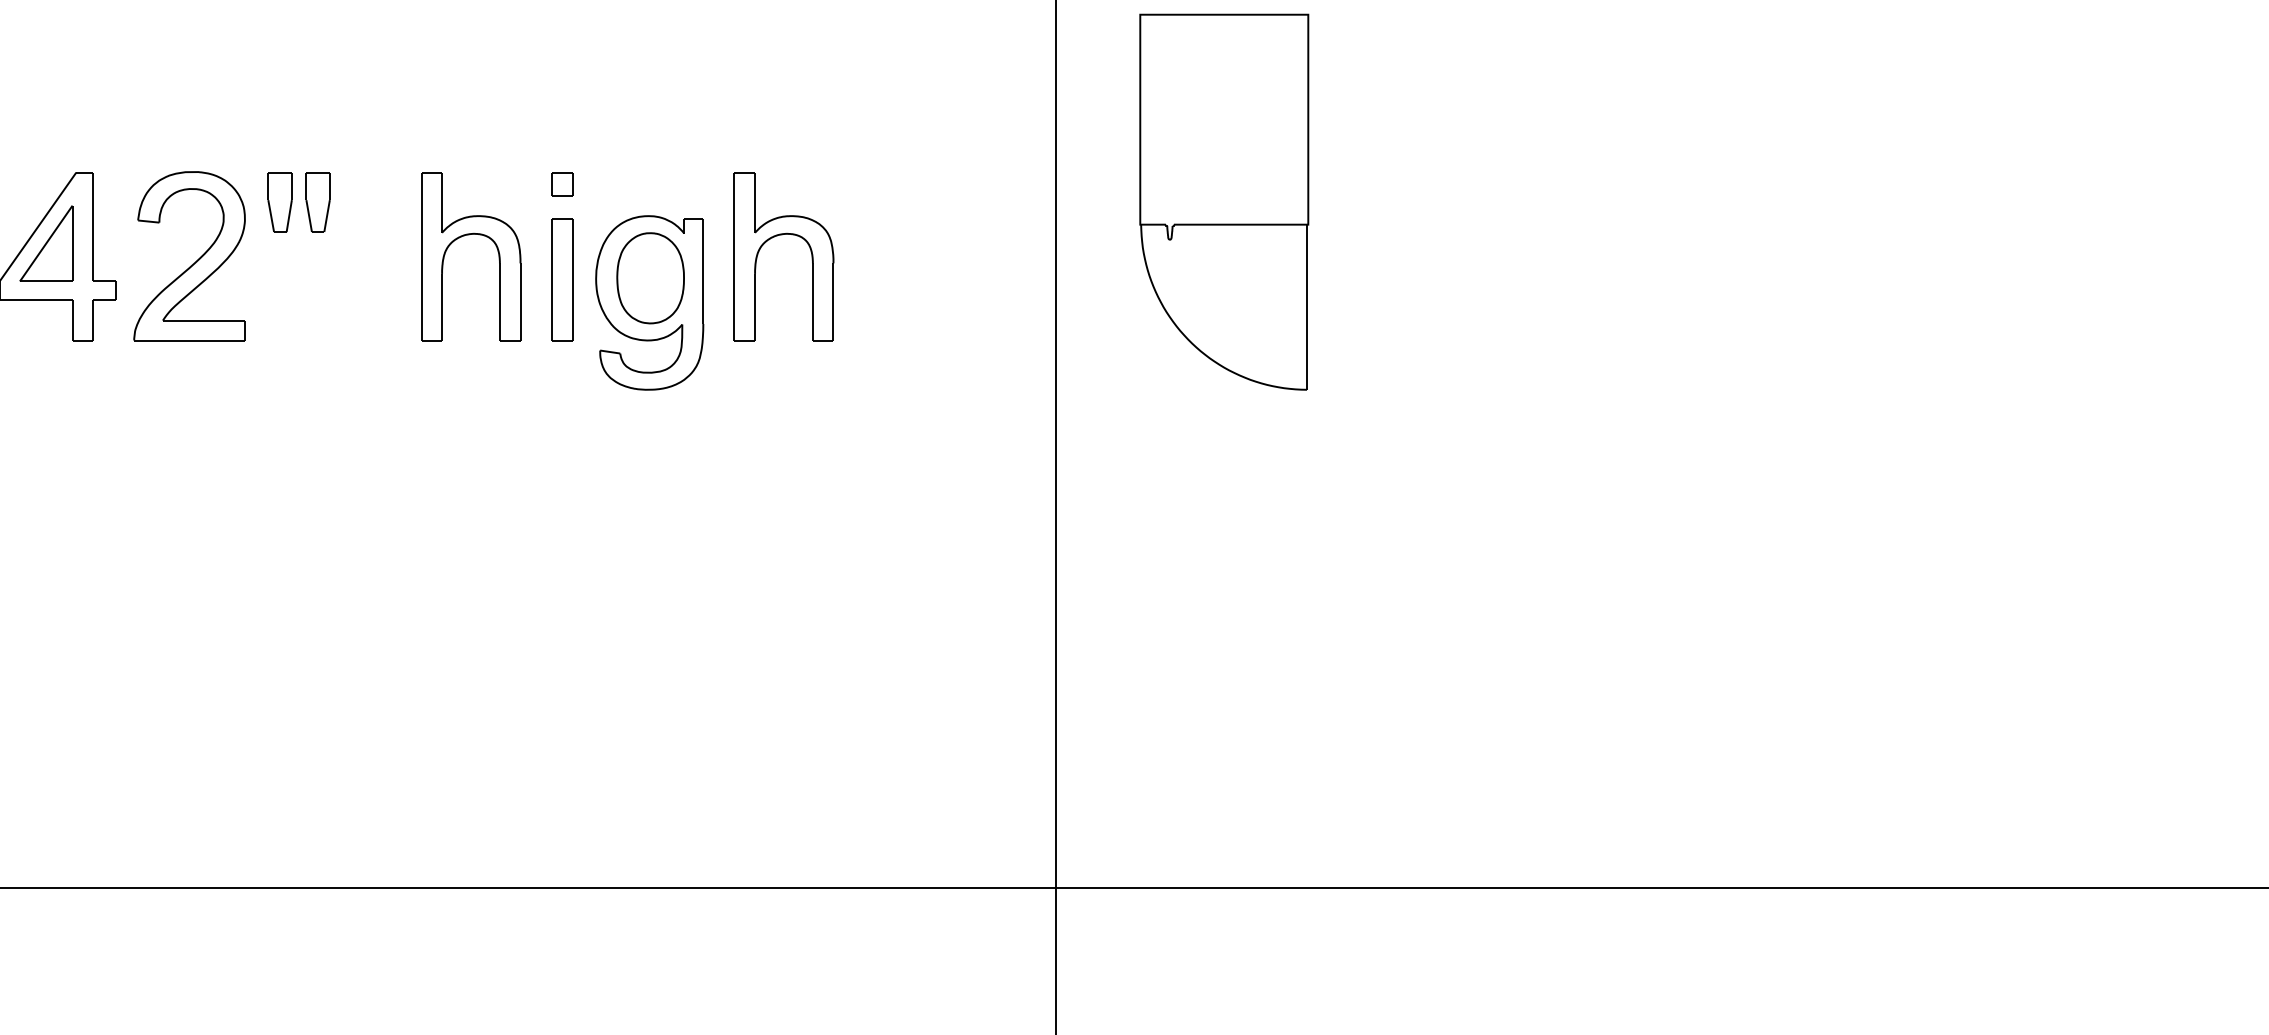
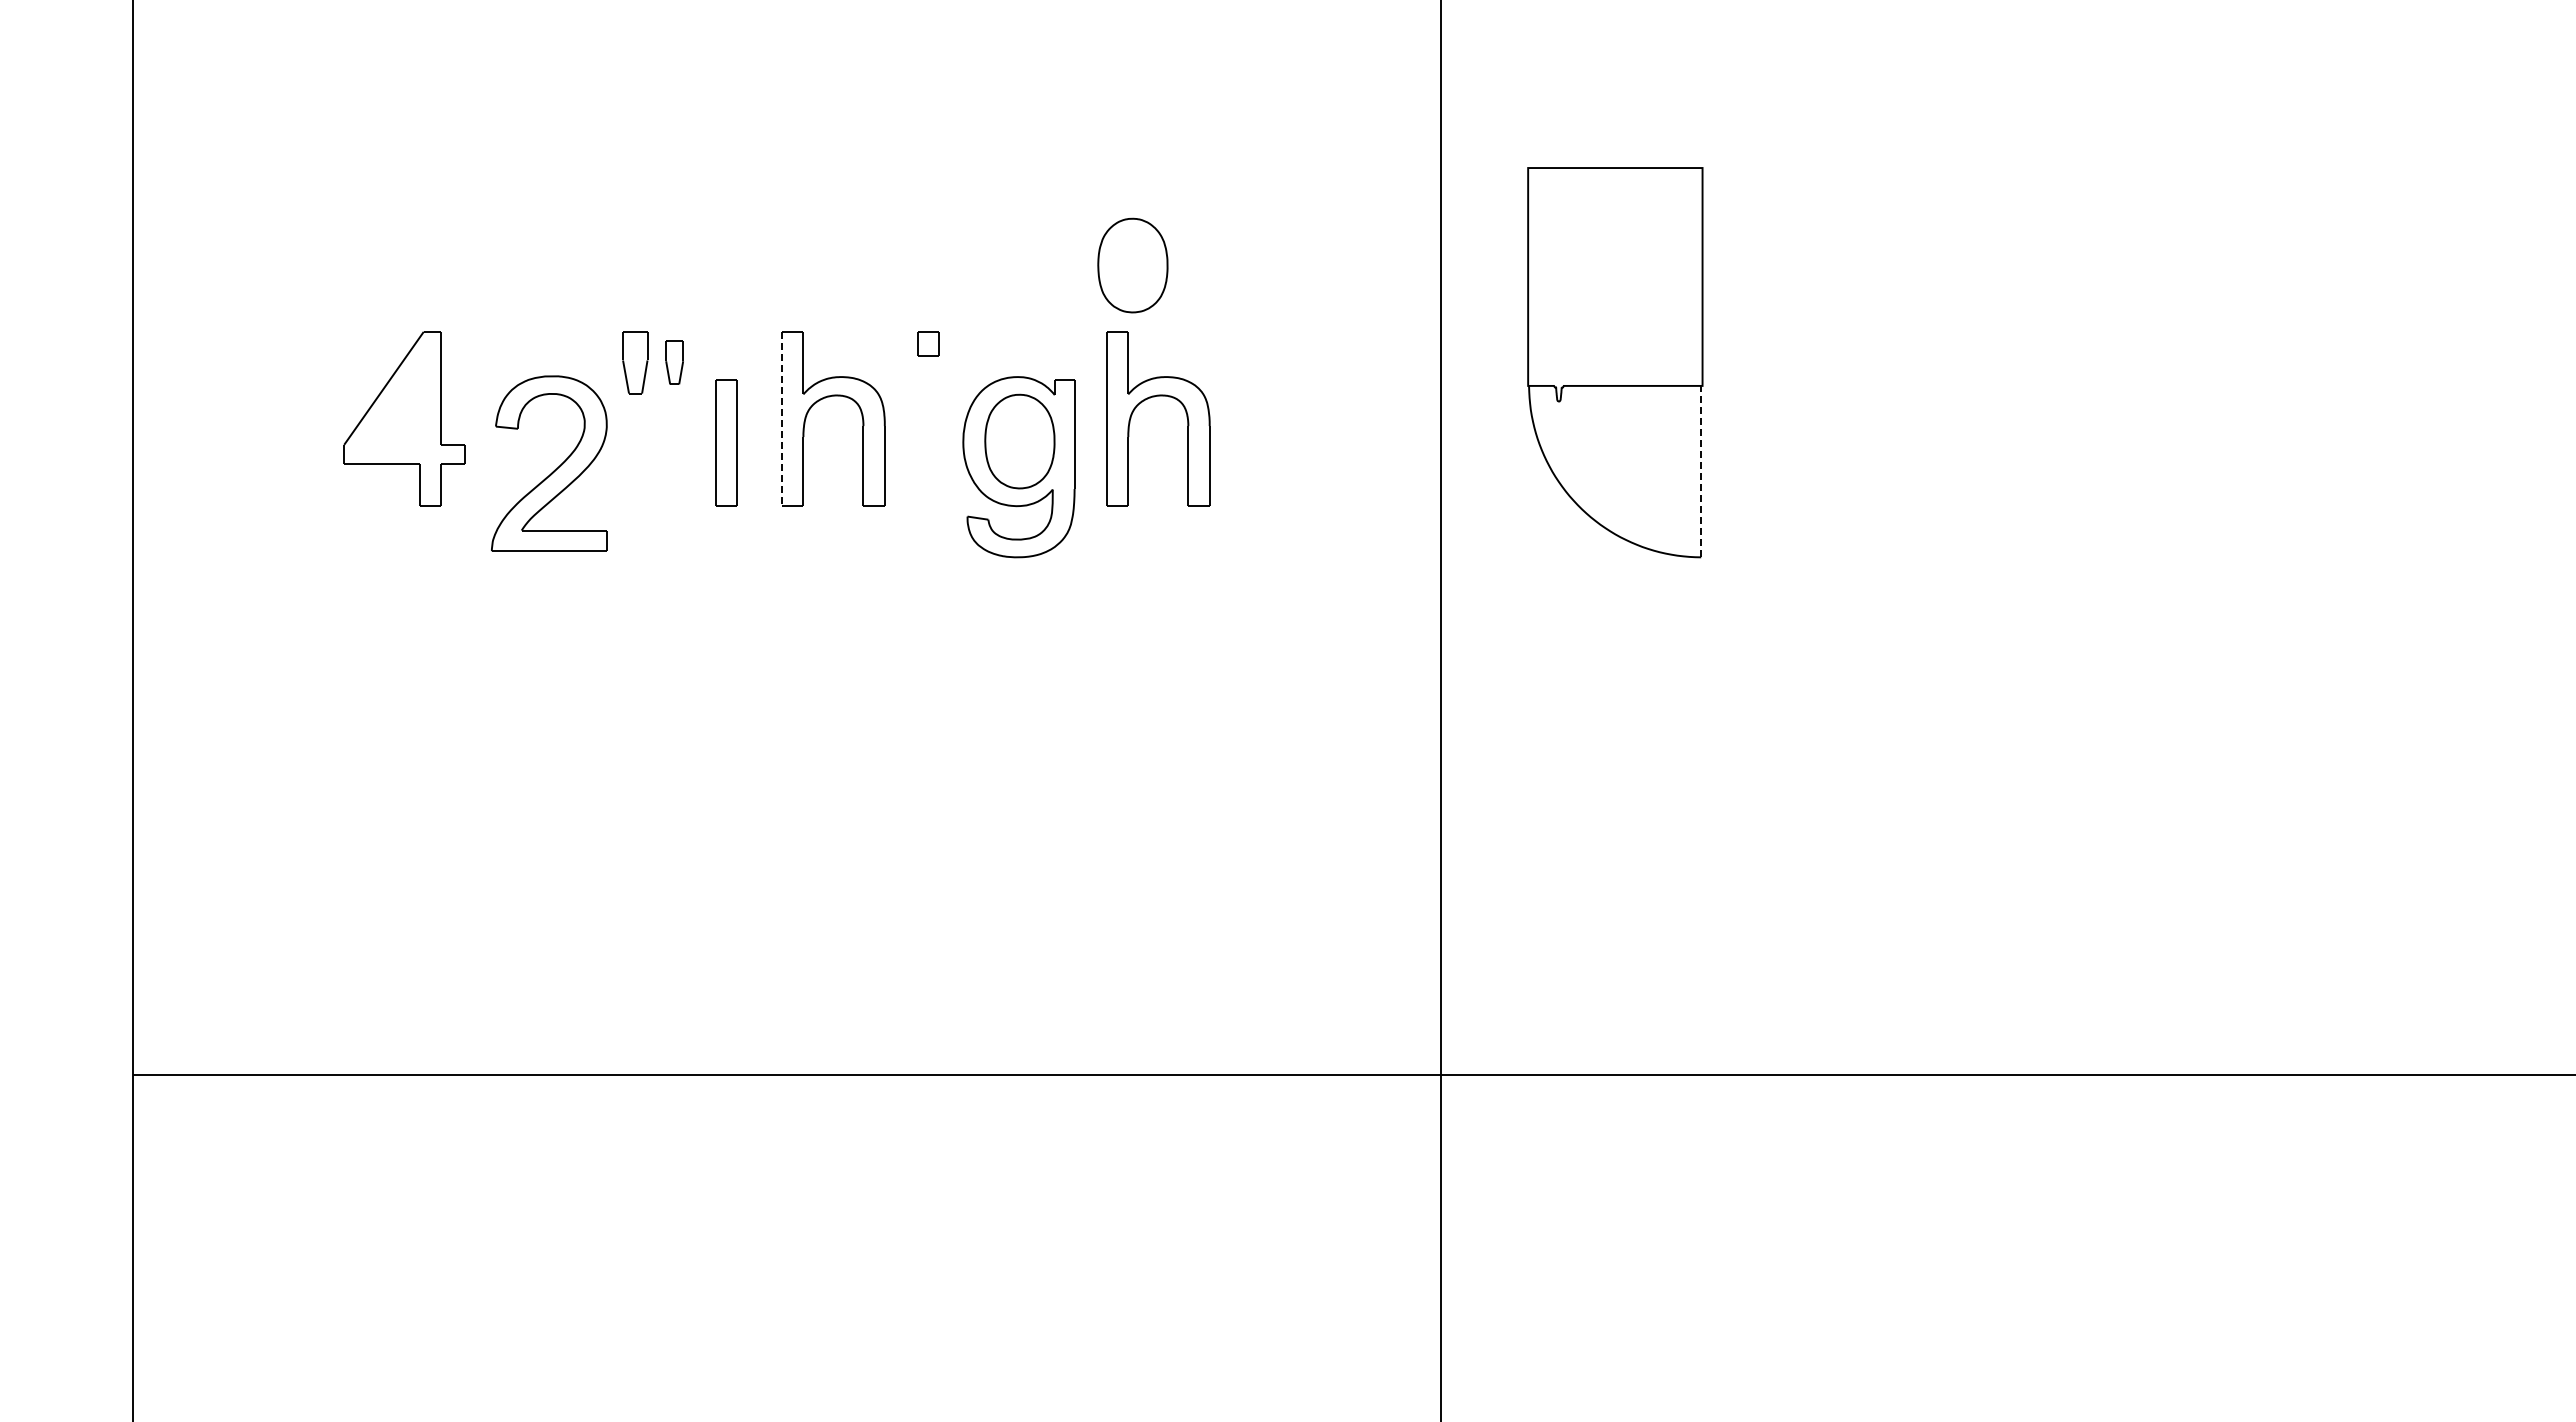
part: (759, 108) -> (1132, 265), added
part: (317, 202) -> (674, 362), size x0.7
part: (46, 243) -> (392, 405), removed
line: (421, 257) -> (782, 419), solid -> dashed
part: (195, 260) -> (555, 468), moved
part: (562, 279) -> (726, 442), moved
line: (1307, 307) -> (1701, 471), solid -> dashed

